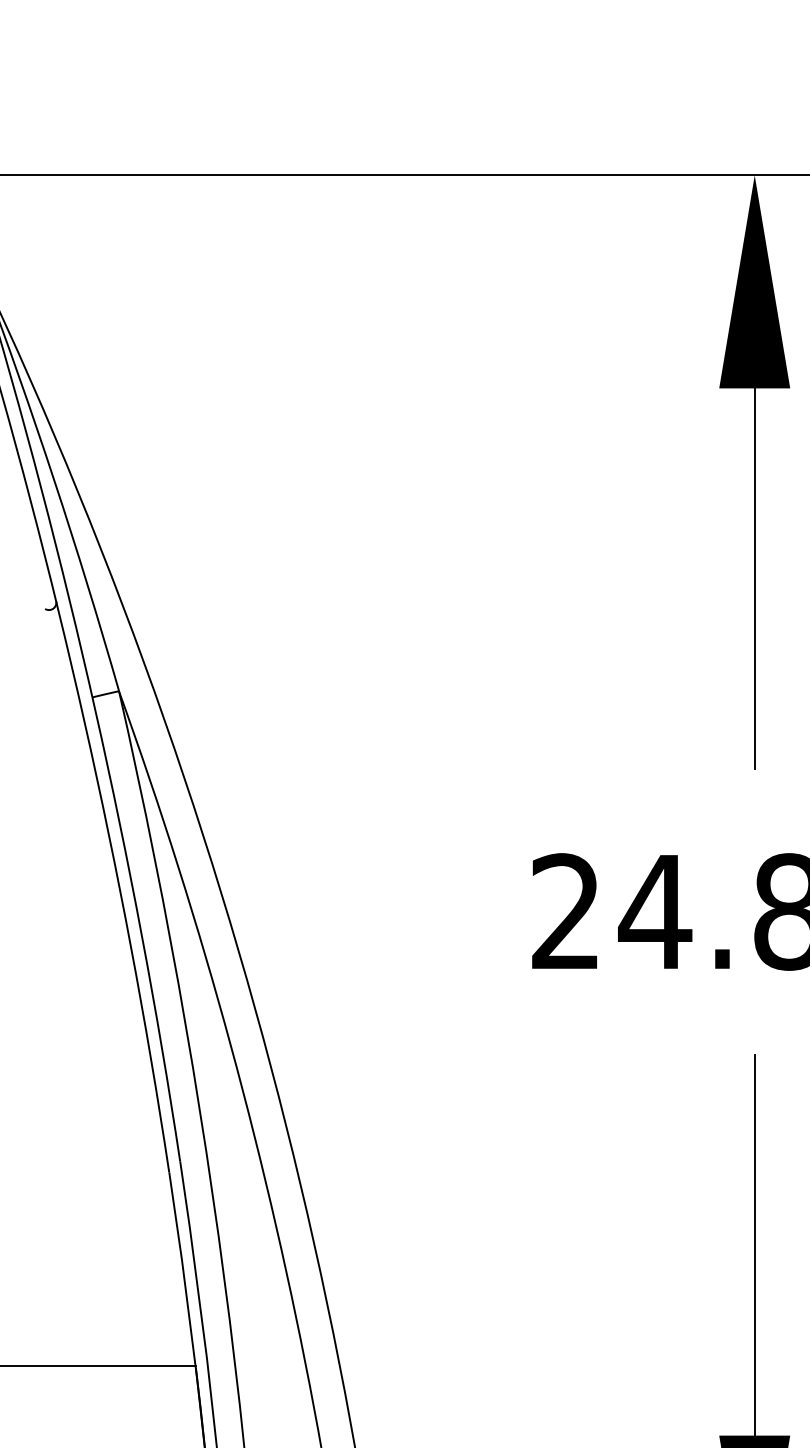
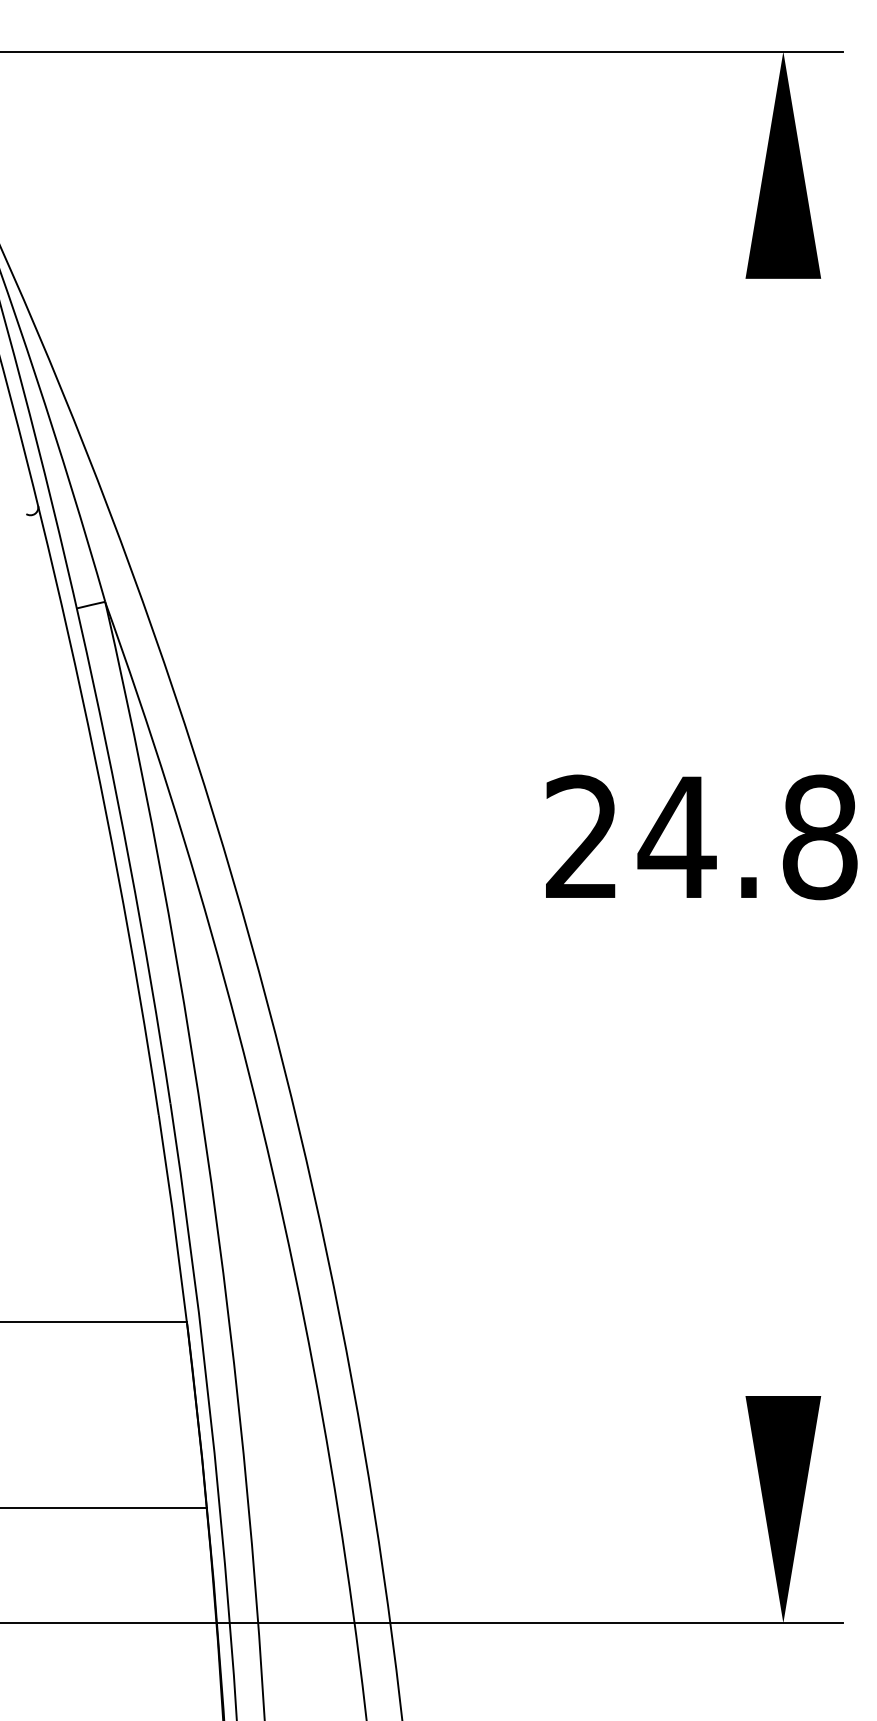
line: (754, 578) -> (783, 481), removed
line: (754, 1244) -> (783, 1192), removed

